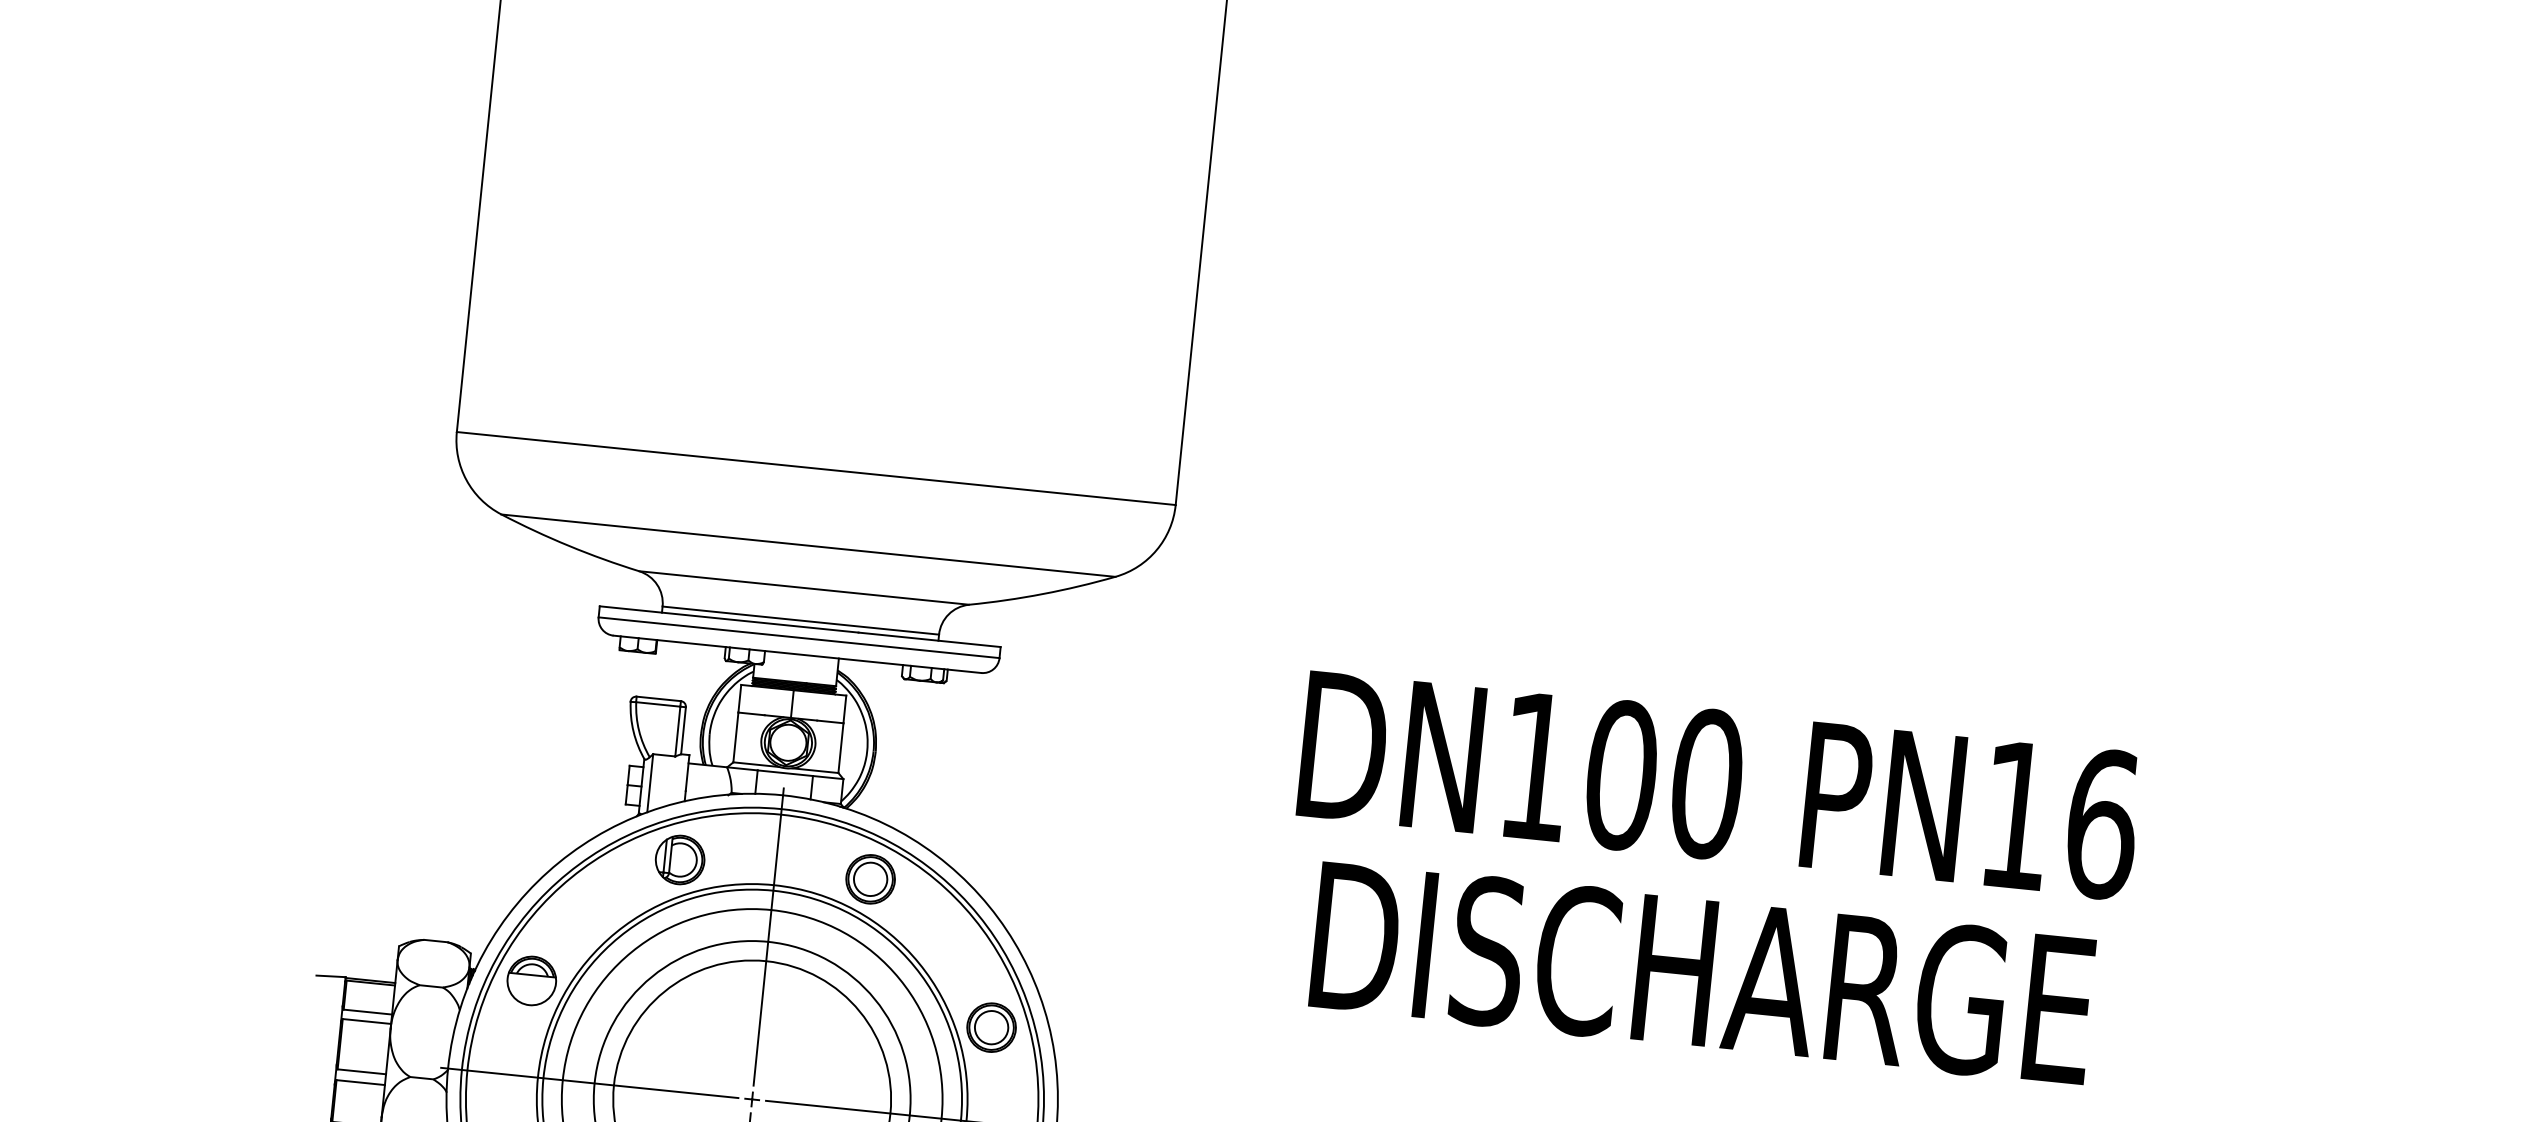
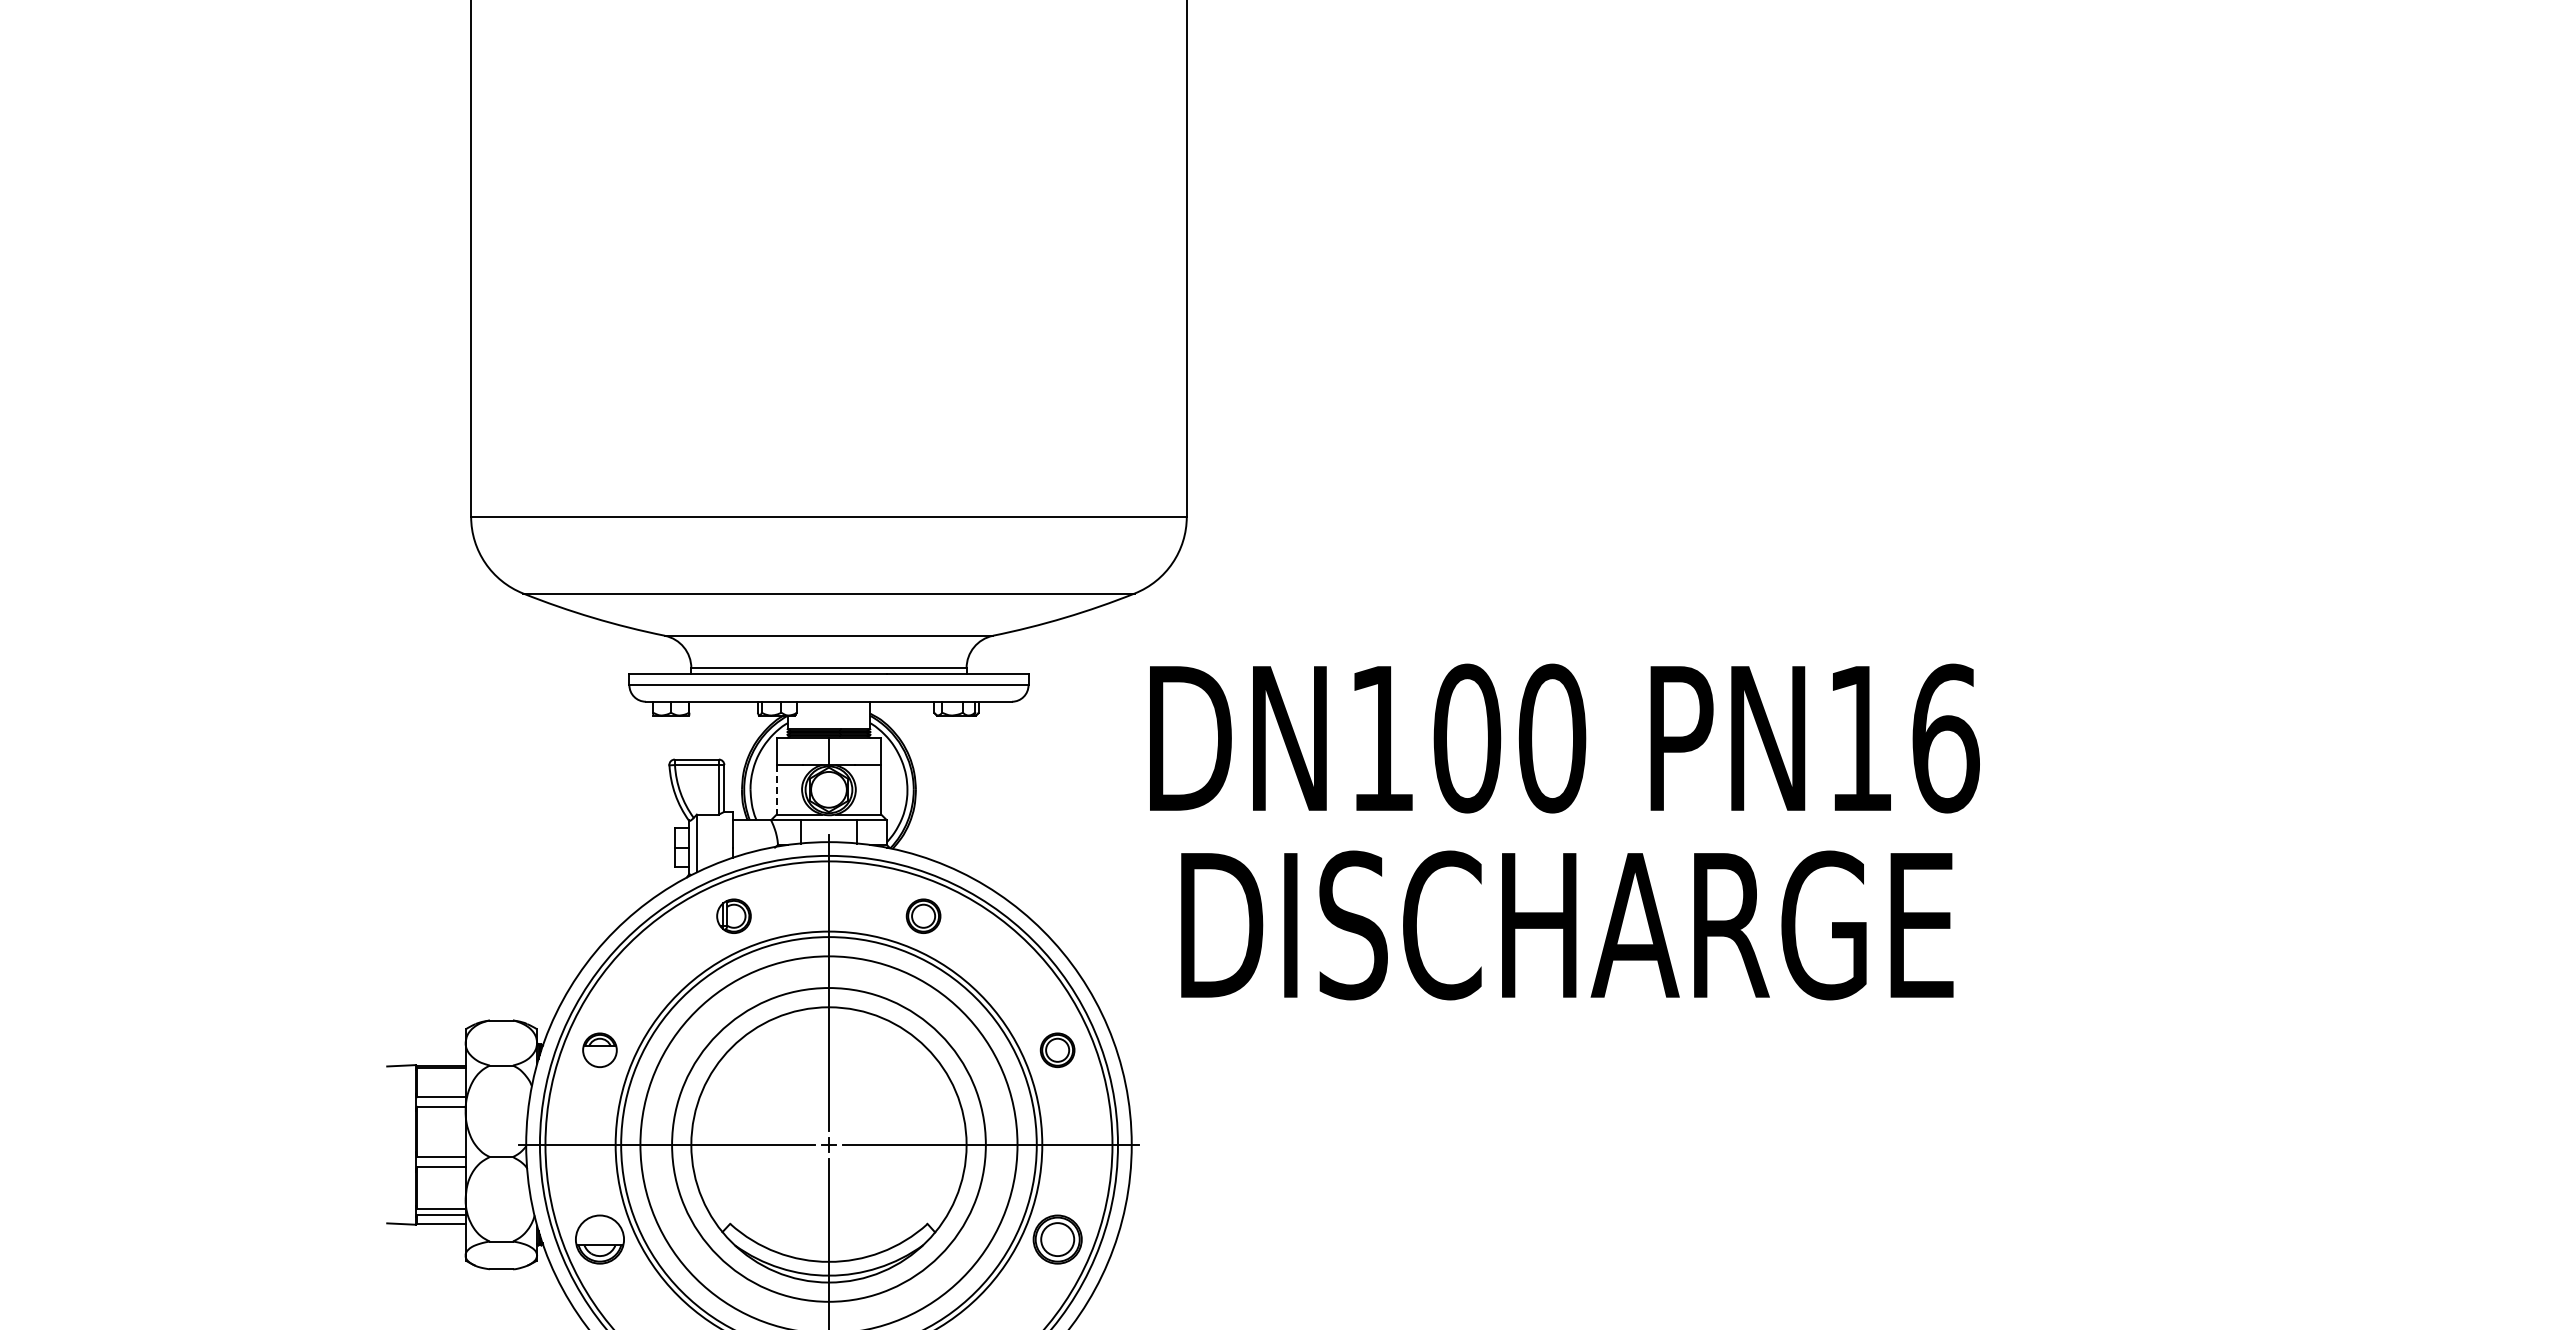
line: (735, 737) -> (776, 789), solid -> dashed
part: (679, 860) -> (733, 916), size x0.7
text: (1709, 878) -> (1564, 831), moved
part: (870, 879) -> (923, 916), size x0.7
part: (531, 981) -> (599, 1050), size x0.7
part: (991, 1027) -> (1057, 1050), size x0.7

